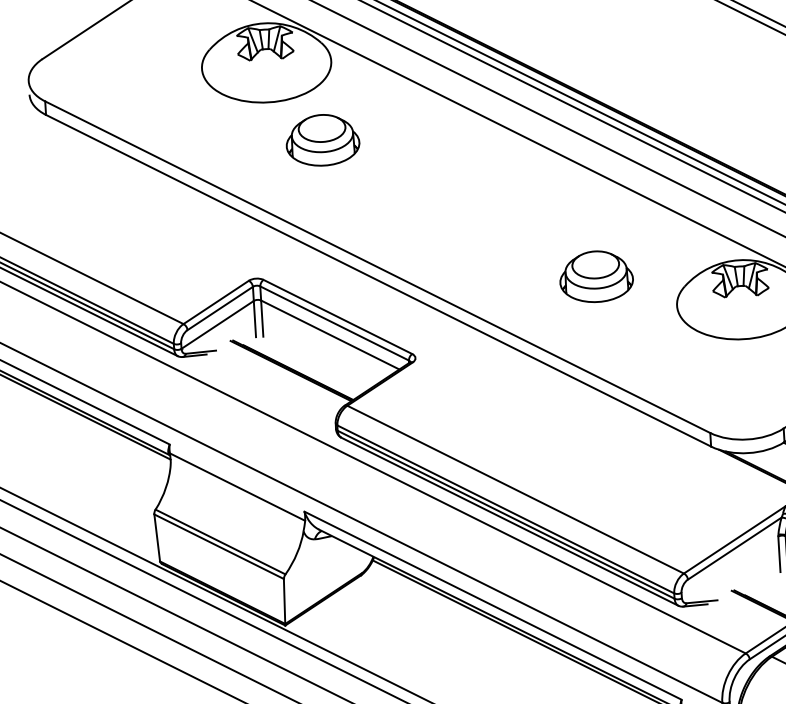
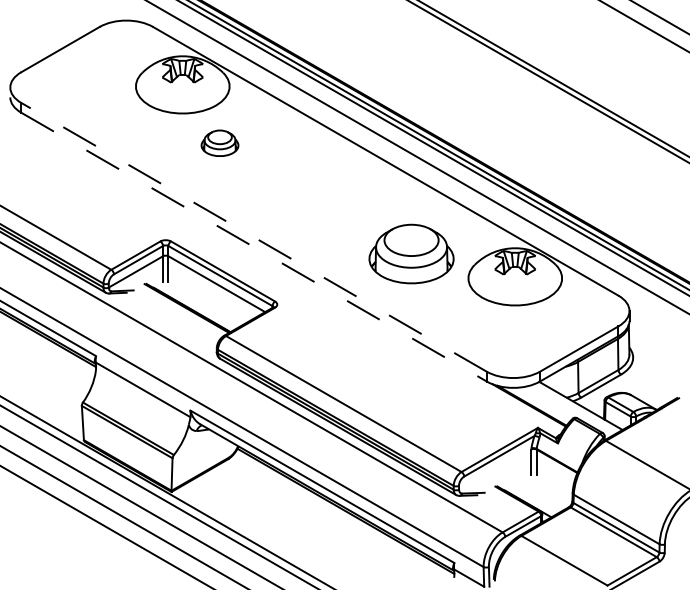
part: (322, 140) -> (219, 143), size x0.7
line: (378, 267) -> (254, 237), solid -> dashed
part: (596, 276) -> (411, 253), size x1.6
line: (379, 281) -> (254, 247), solid -> dashed

